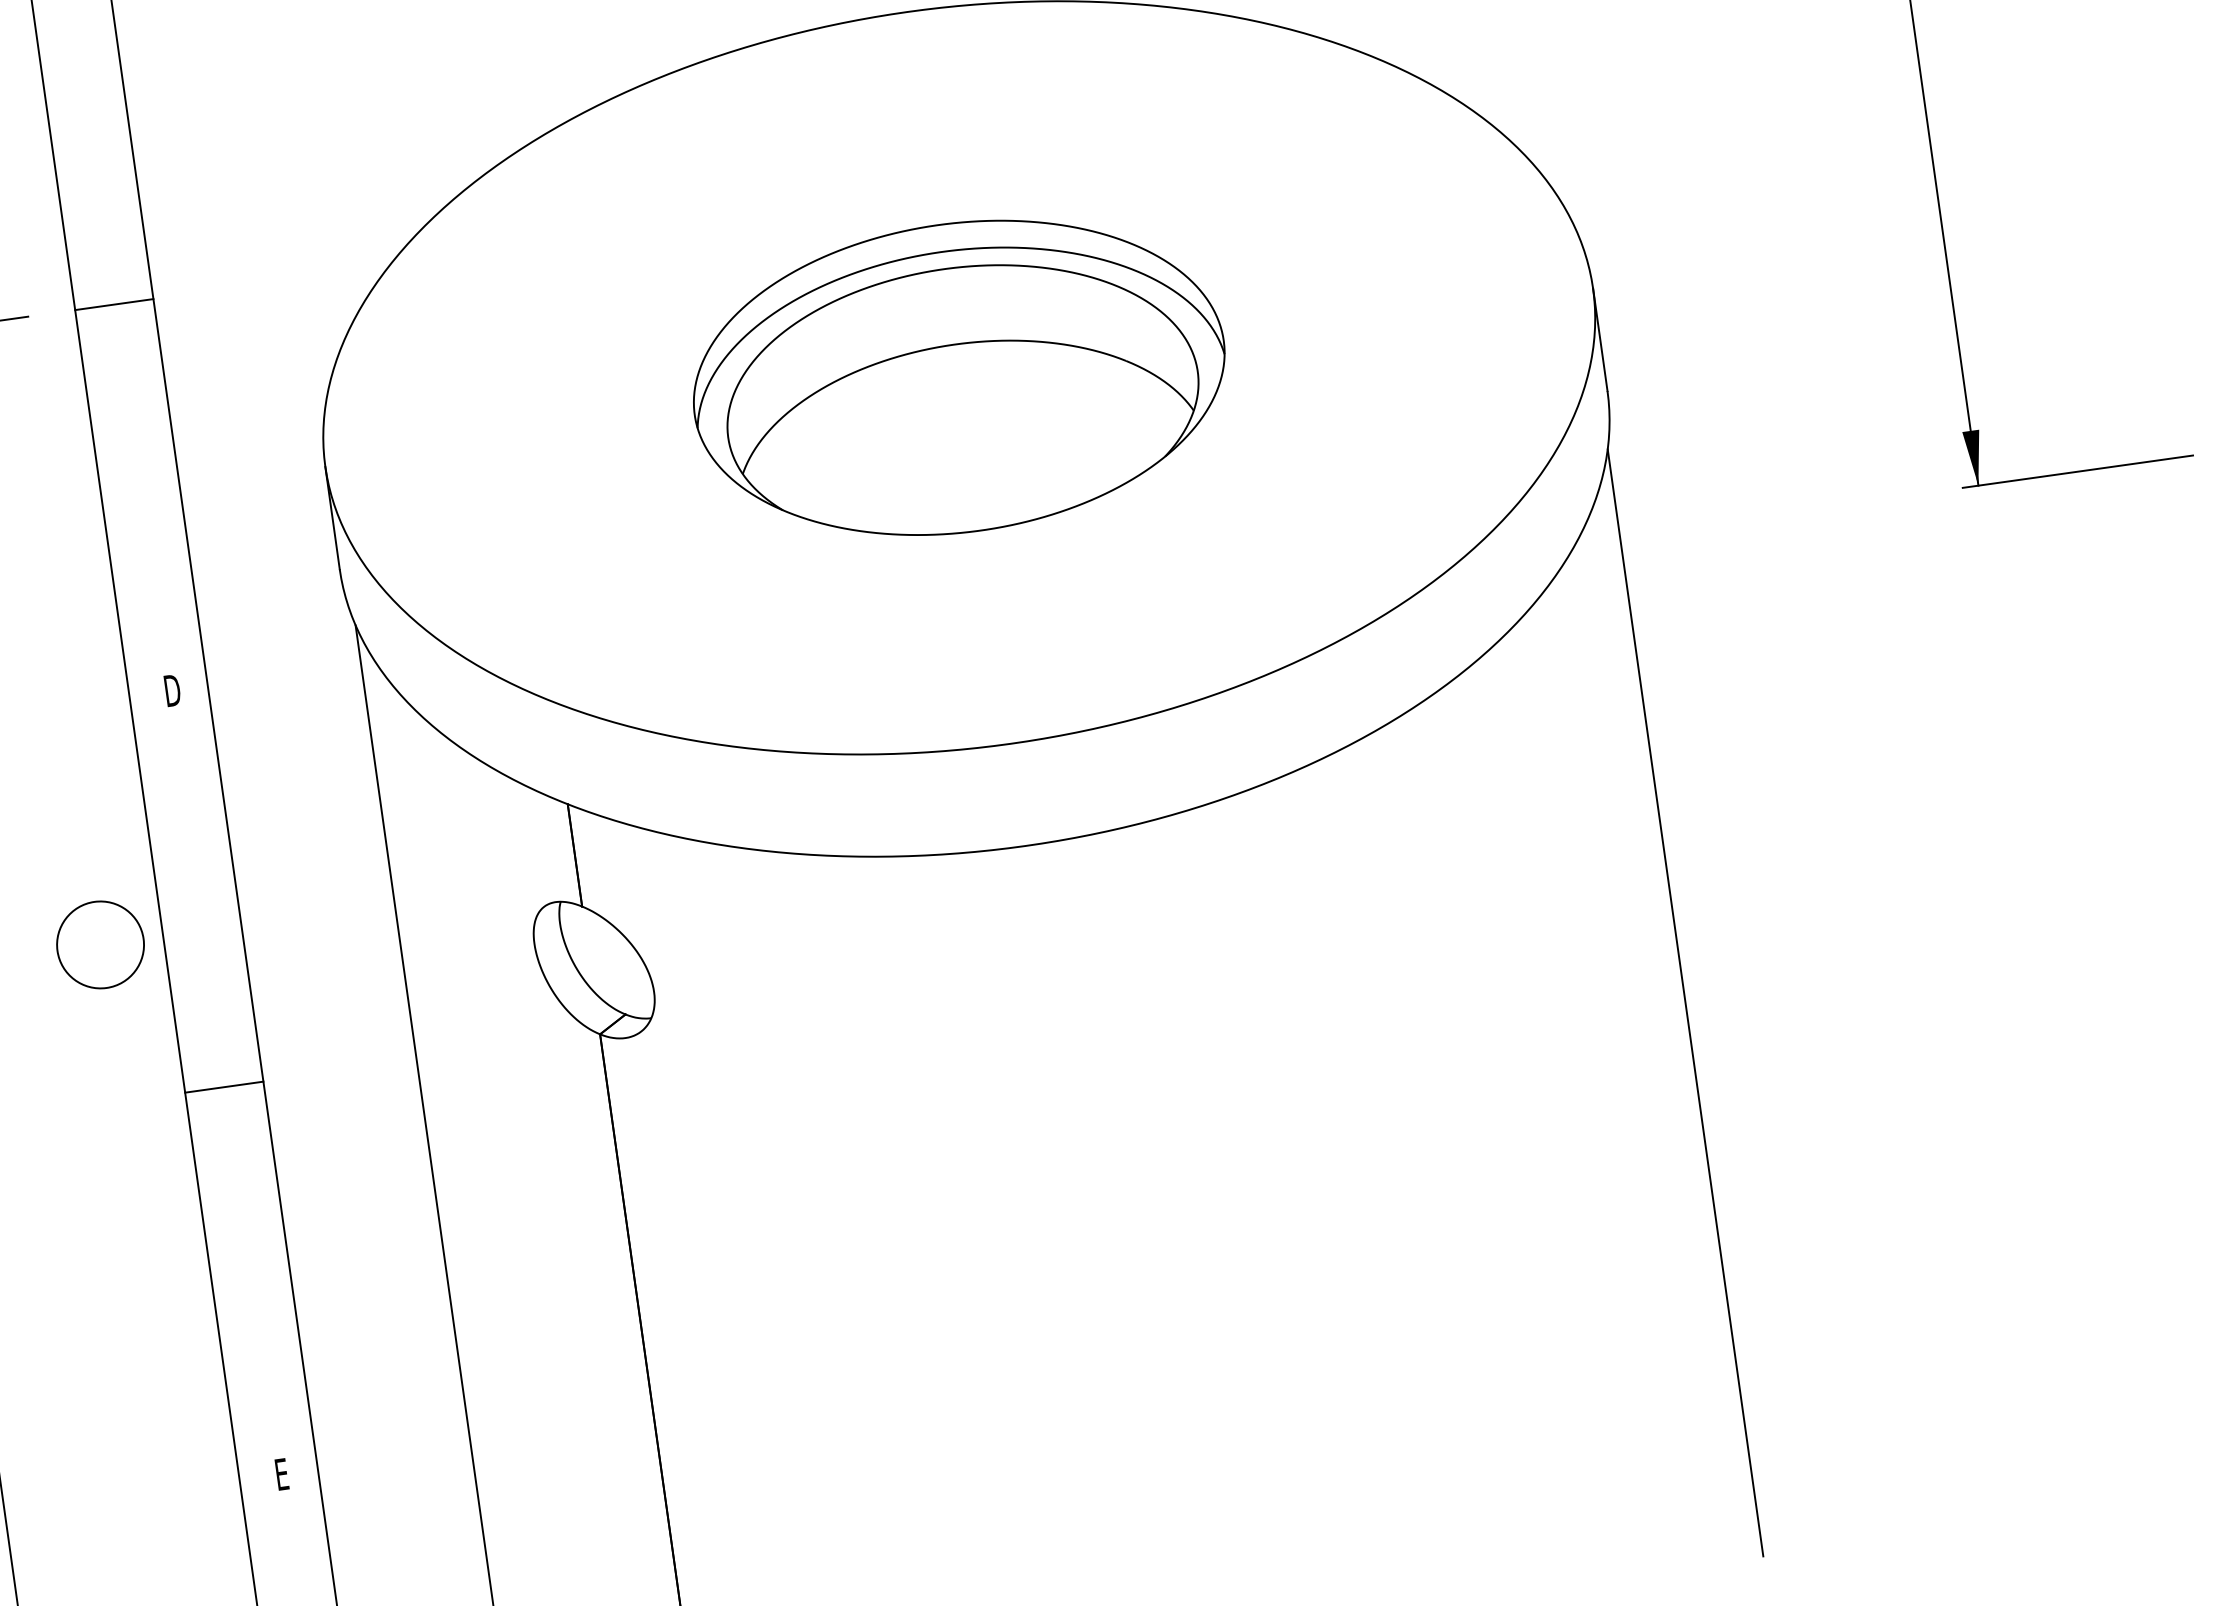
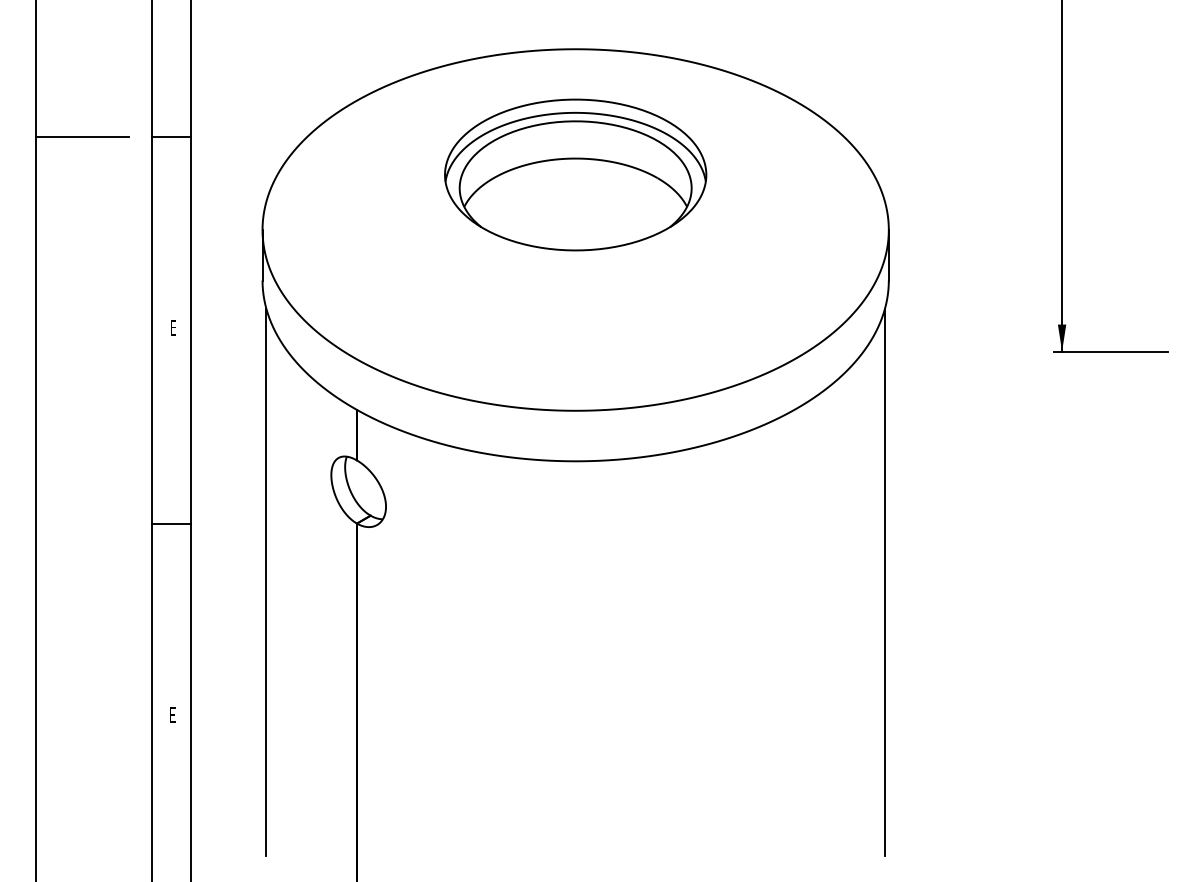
part: (958, 376) -> (575, 174), moved
text: (170, 689) -> (172, 327), D -> E
circle: (99, 945) -> (120, 446), removed

